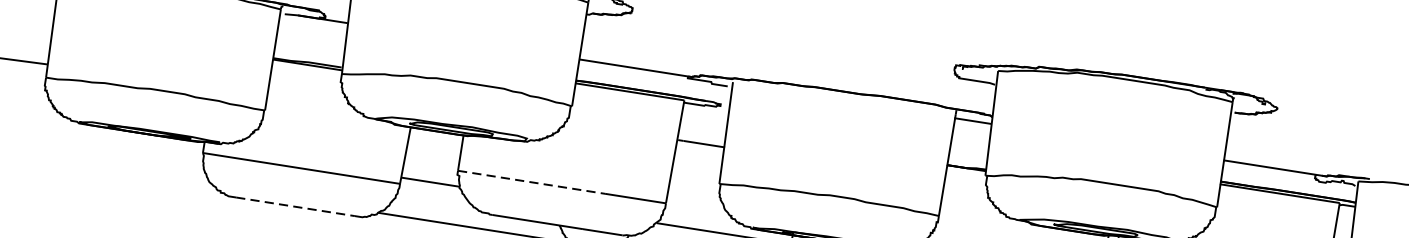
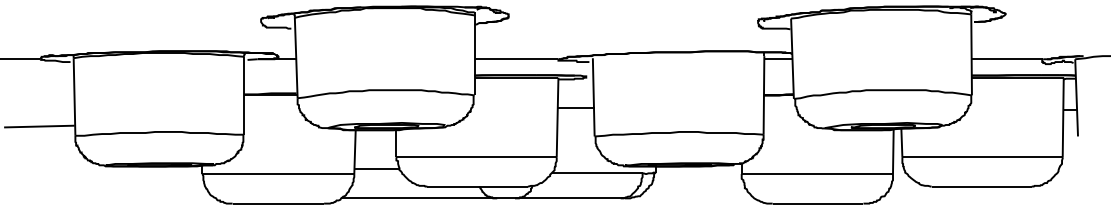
line: (532, 182) -> (453, 157), dashed -> solid
line: (295, 206) -> (278, 203), dashed -> solid

